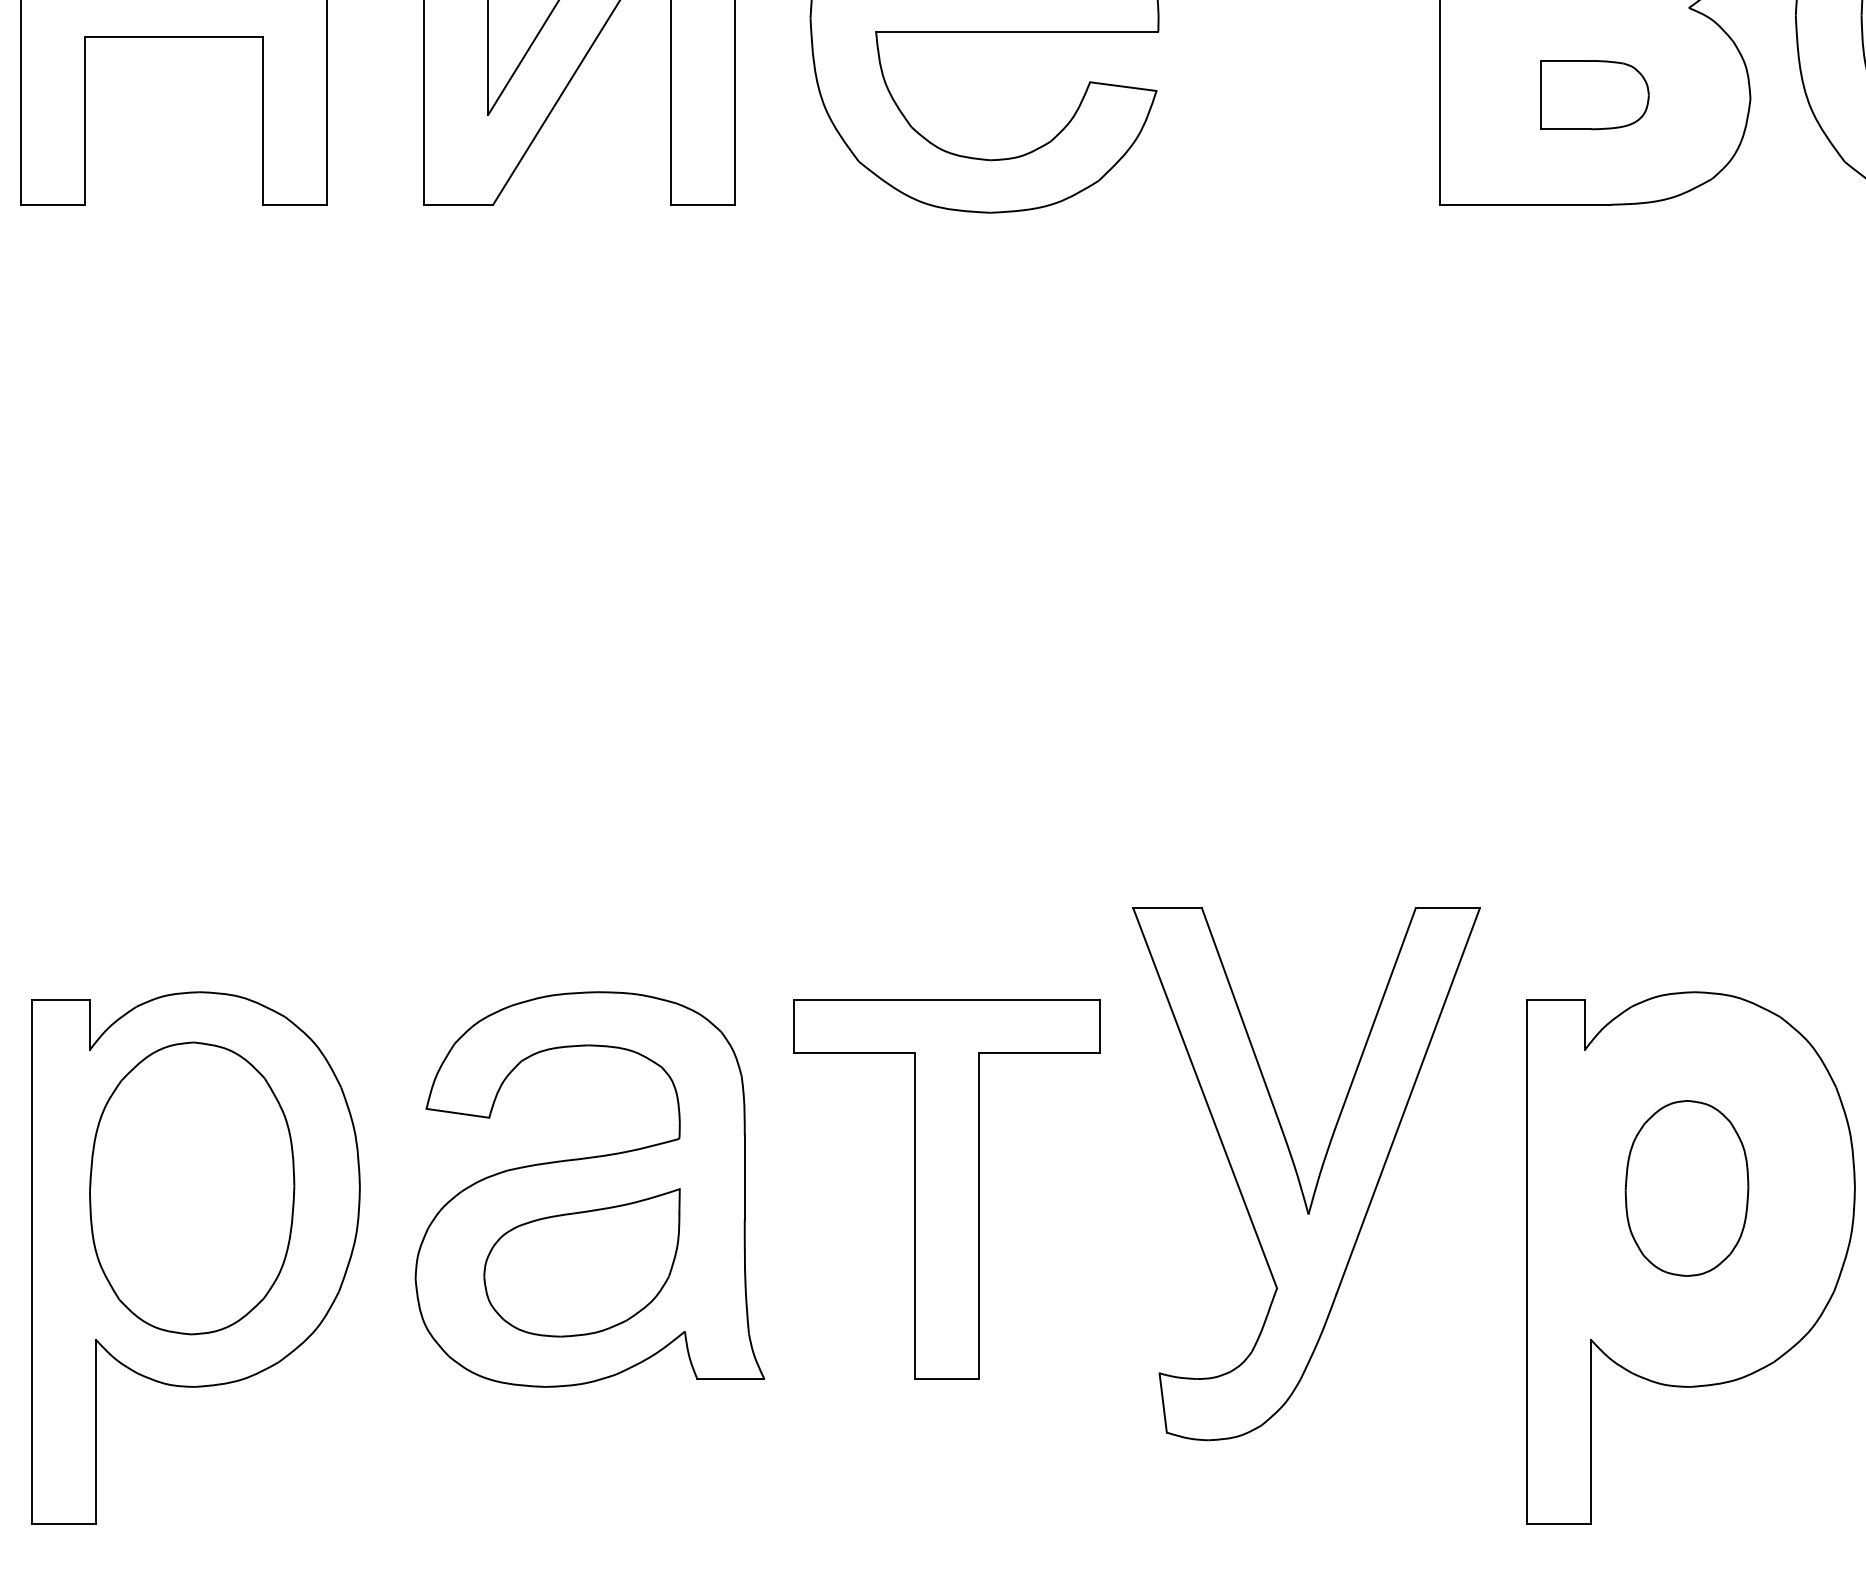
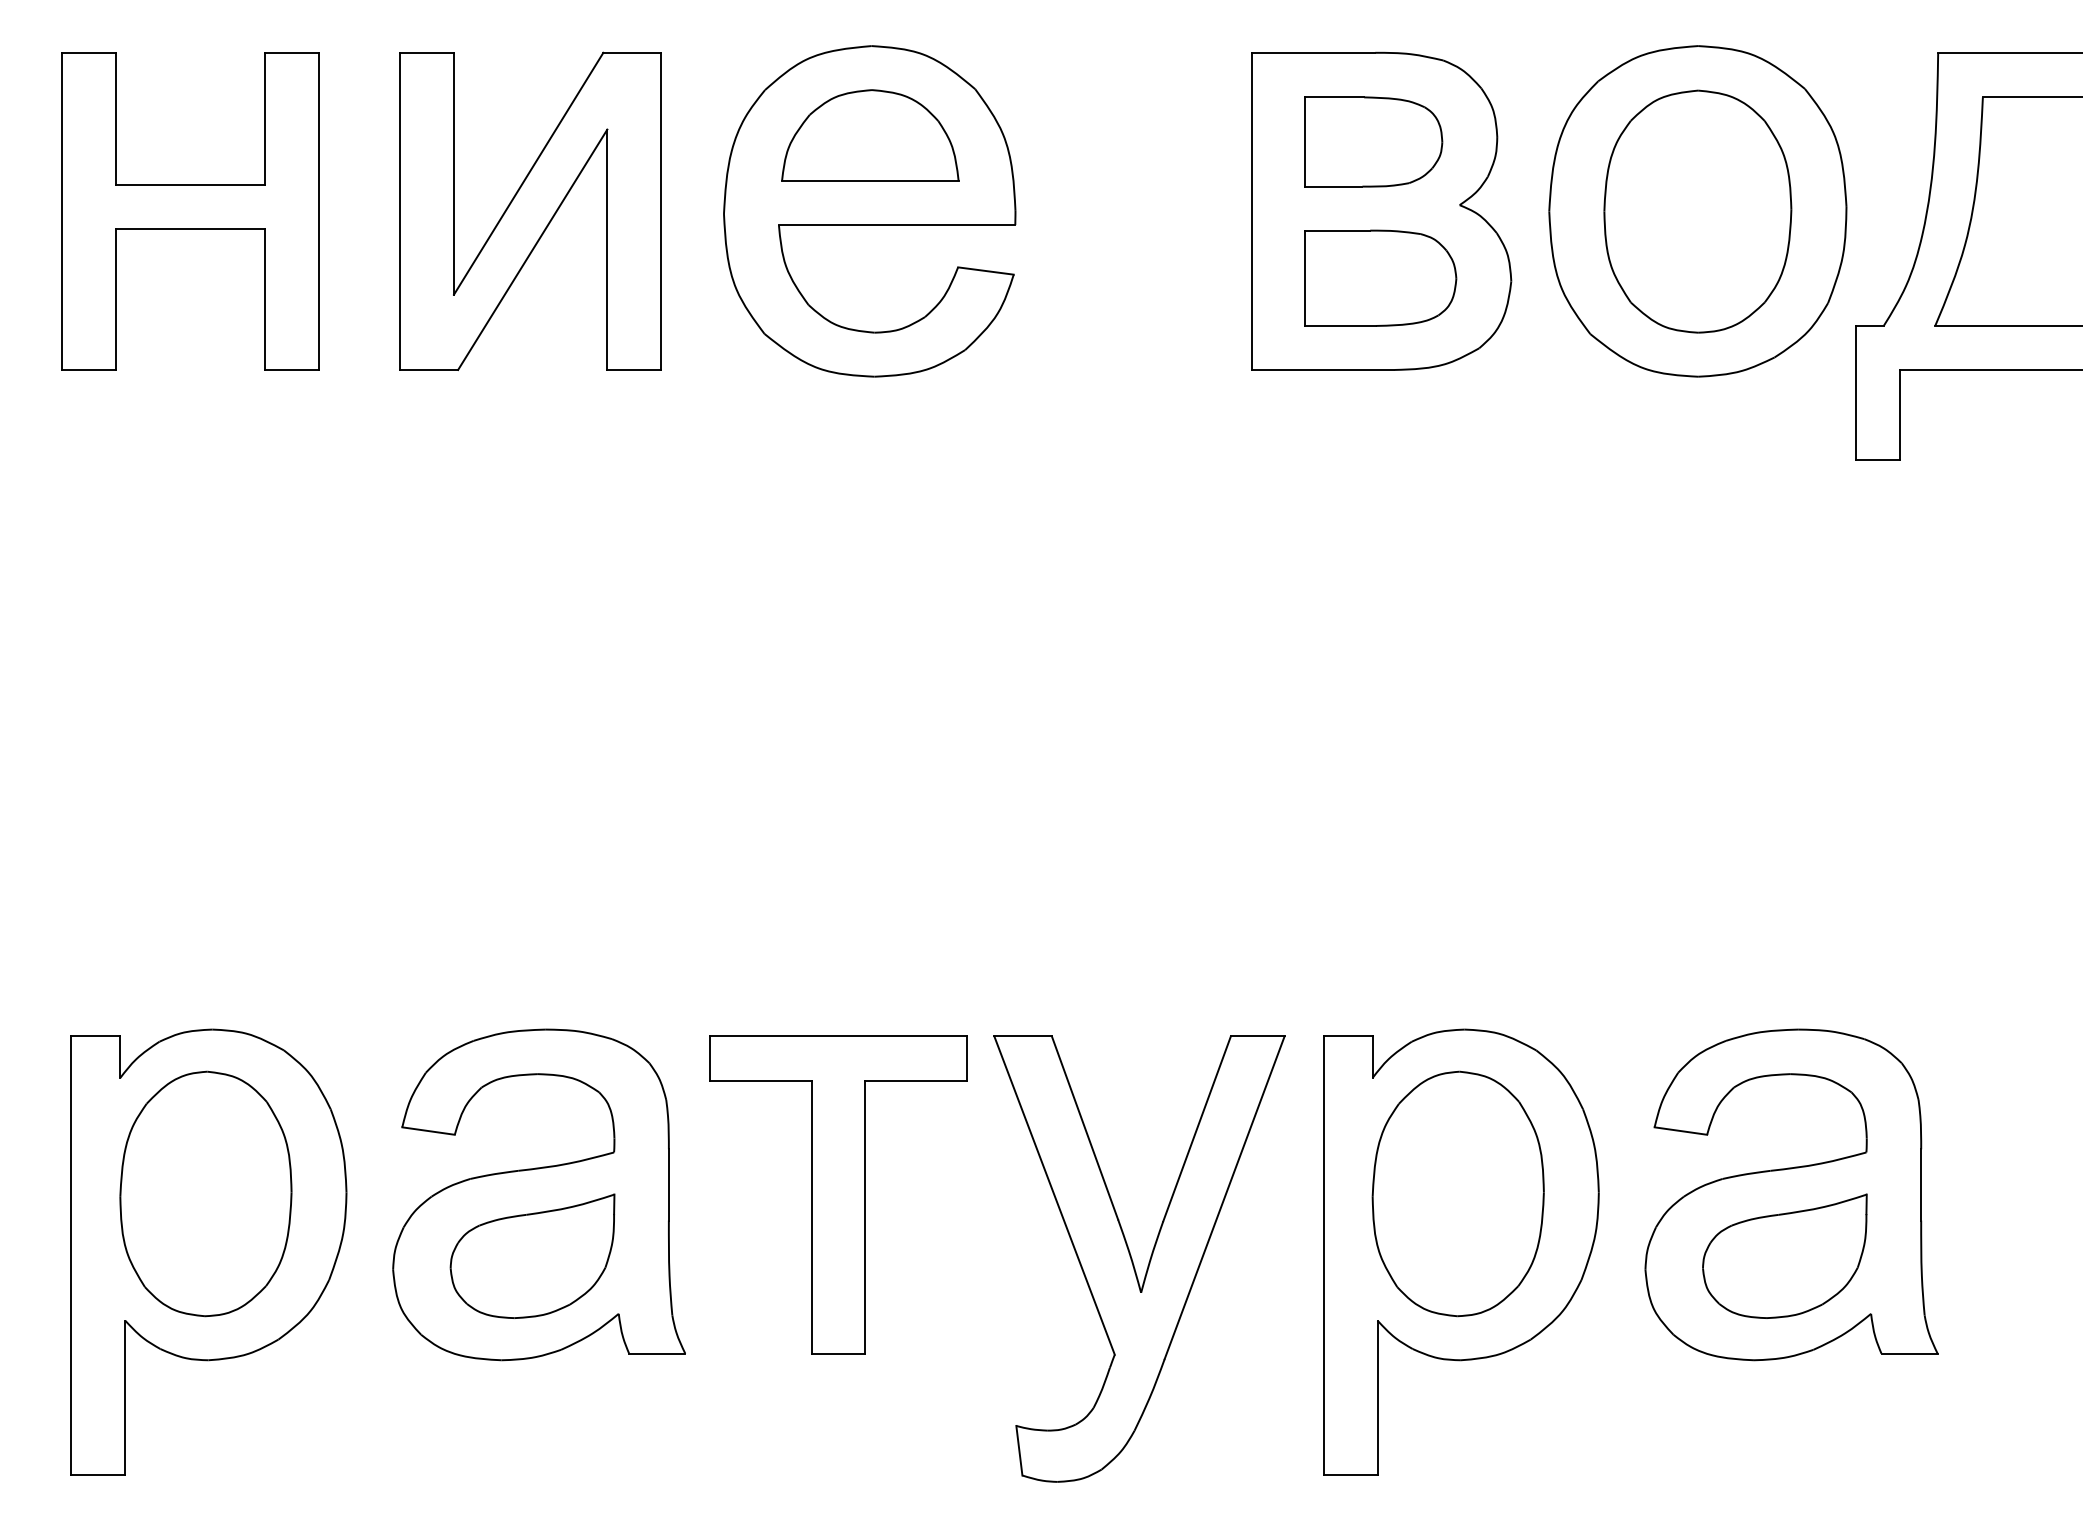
part: (1594, 94) -> (1380, 277), size x1.67
part: (1299, 1177) -> (1133, 1261), moved
part: (1686, 1187) -> (1457, 1193), size x1.67

